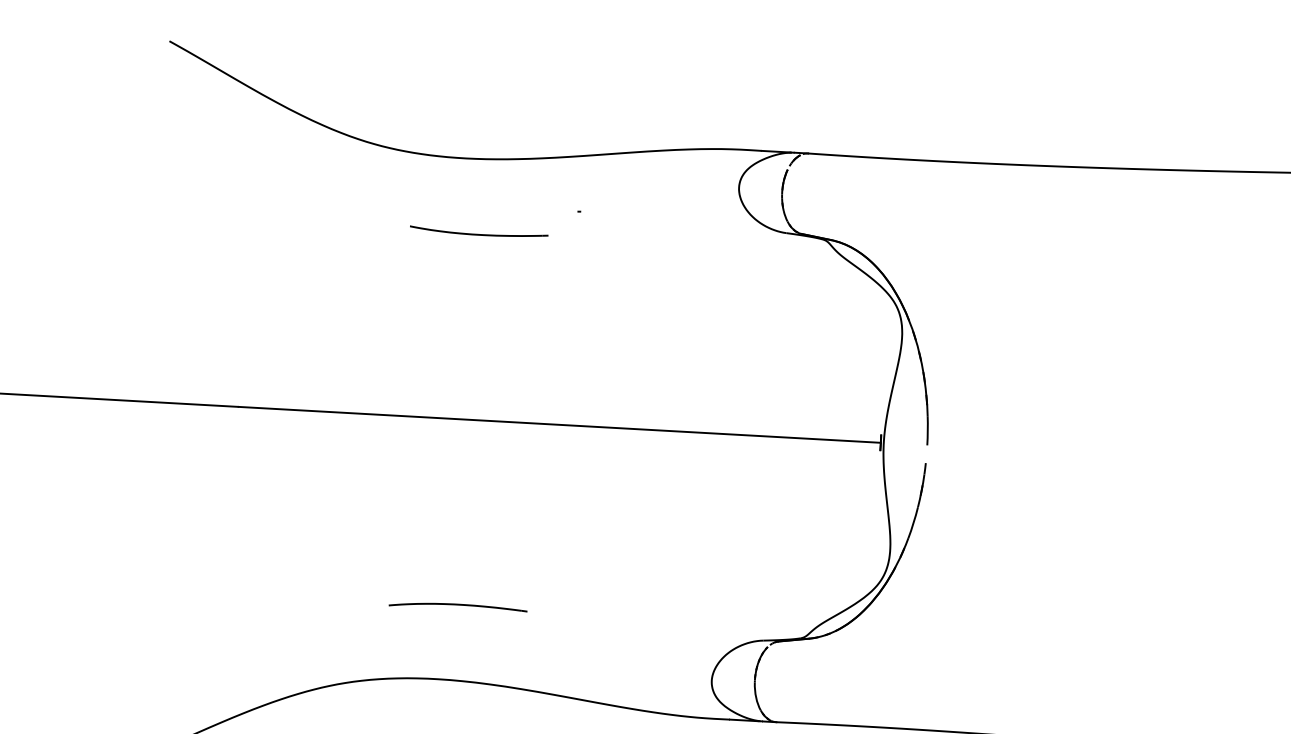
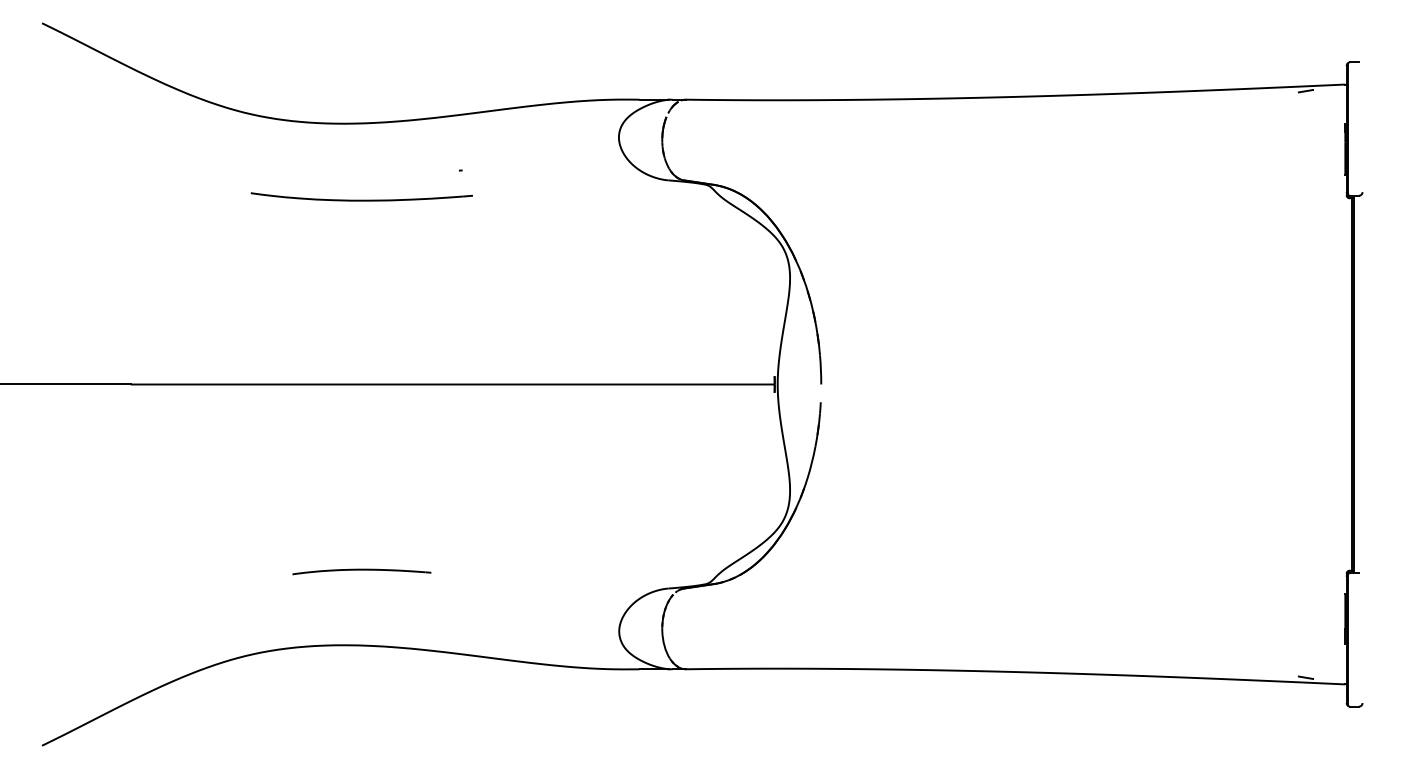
part: (478, 232) -> (361, 196), size x1.6

